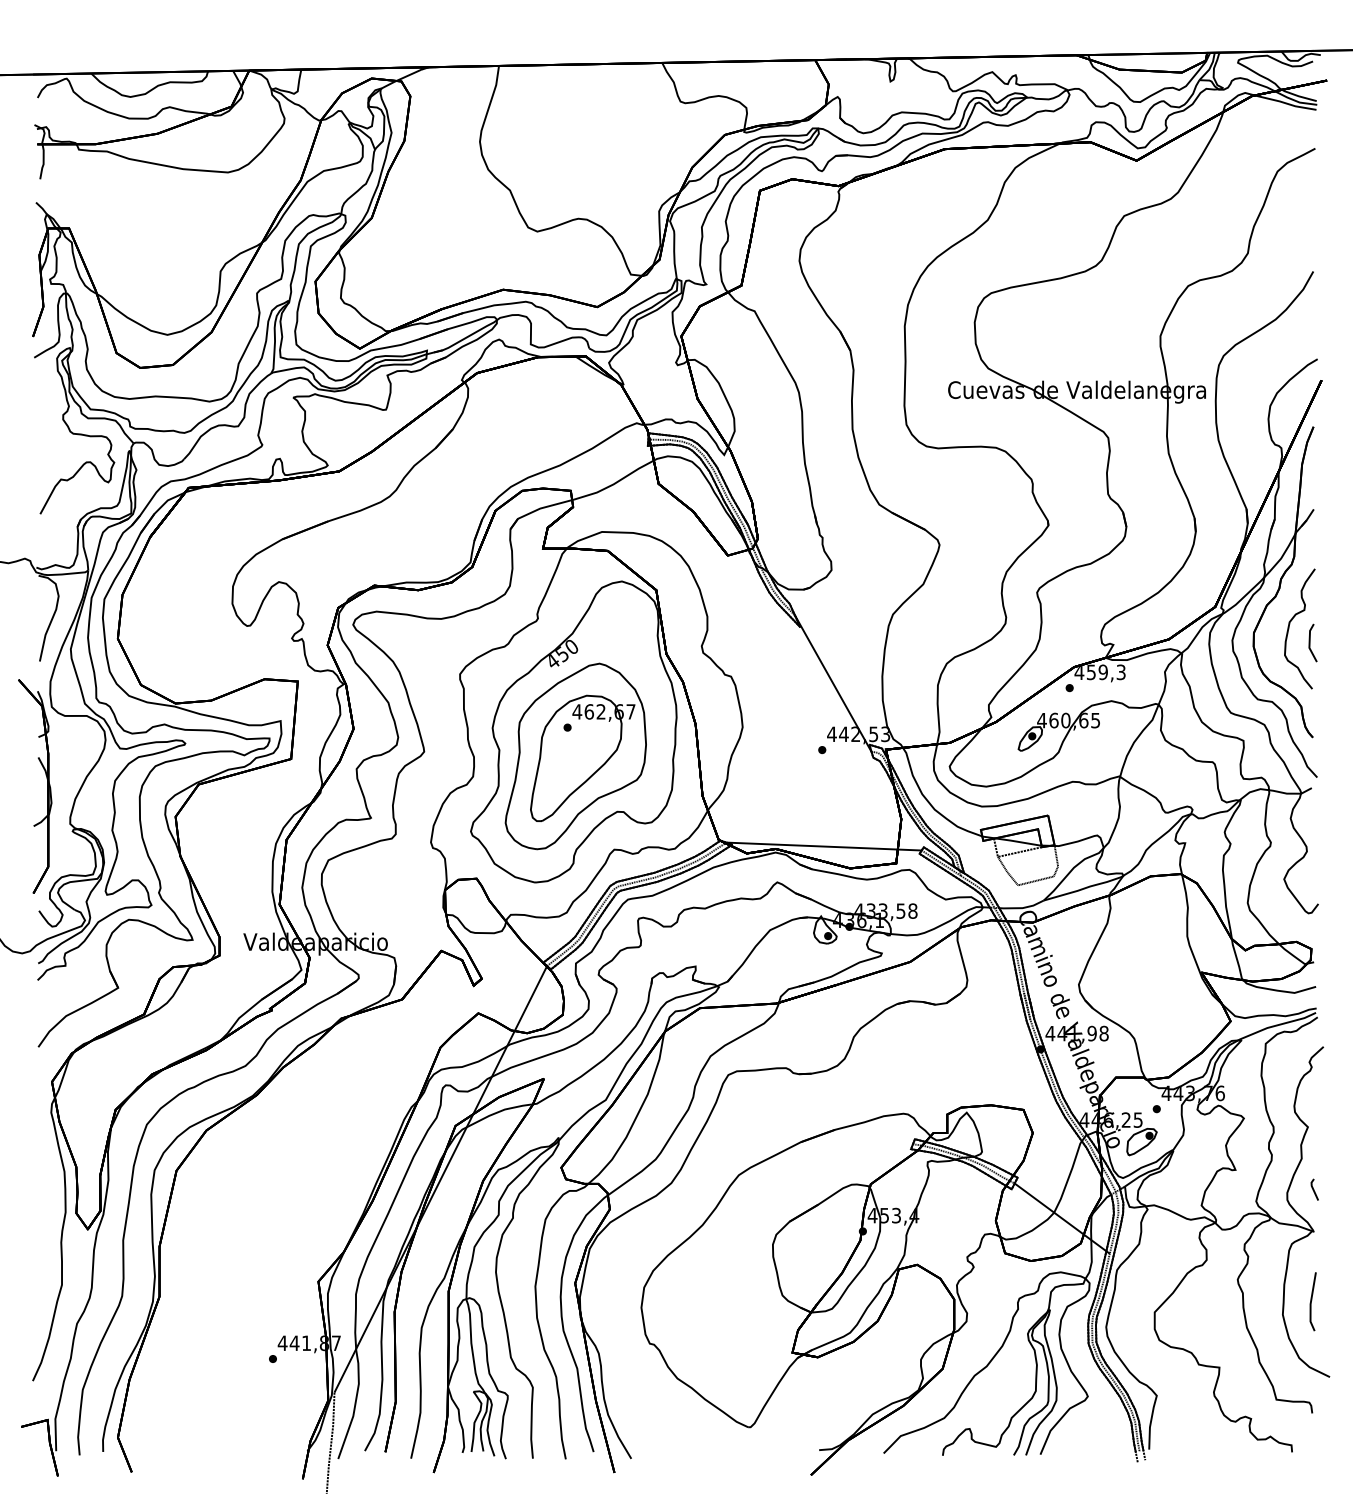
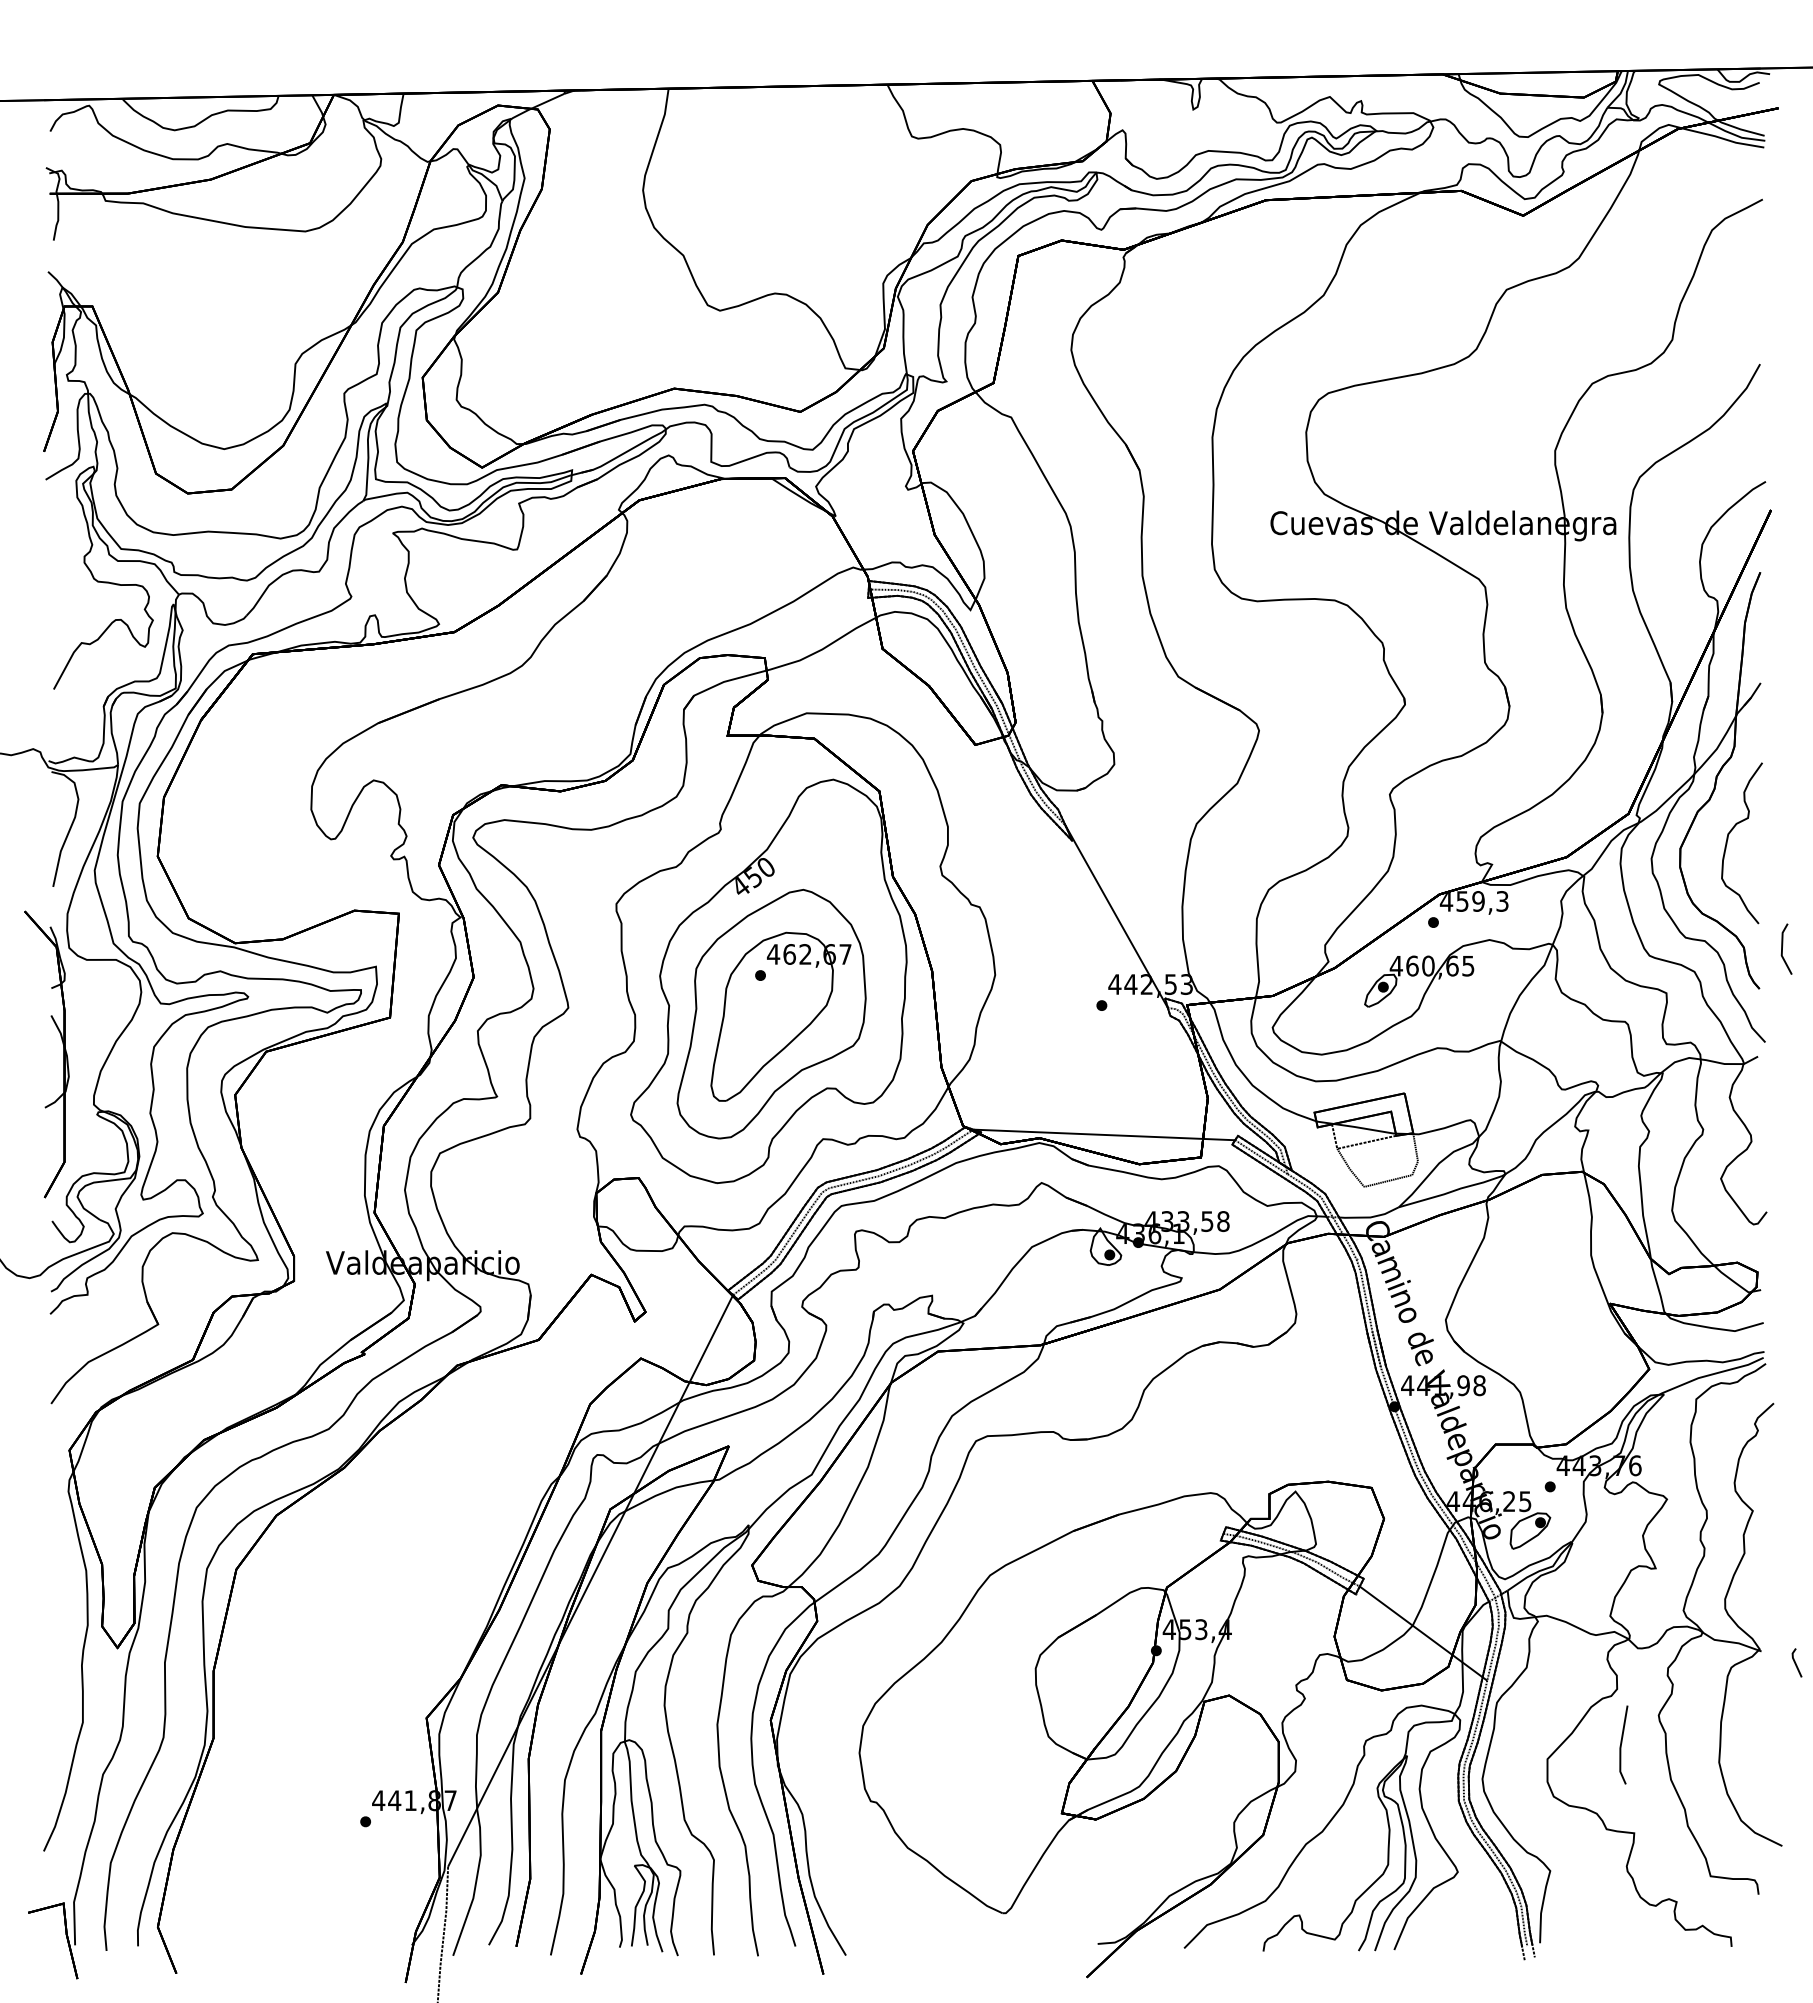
line: (1309, 642) -> (1782, 948), moved
line: (1313, 1189) -> (1795, 1662), moved
line: (1312, 1300) -> (1622, 1743), moved

